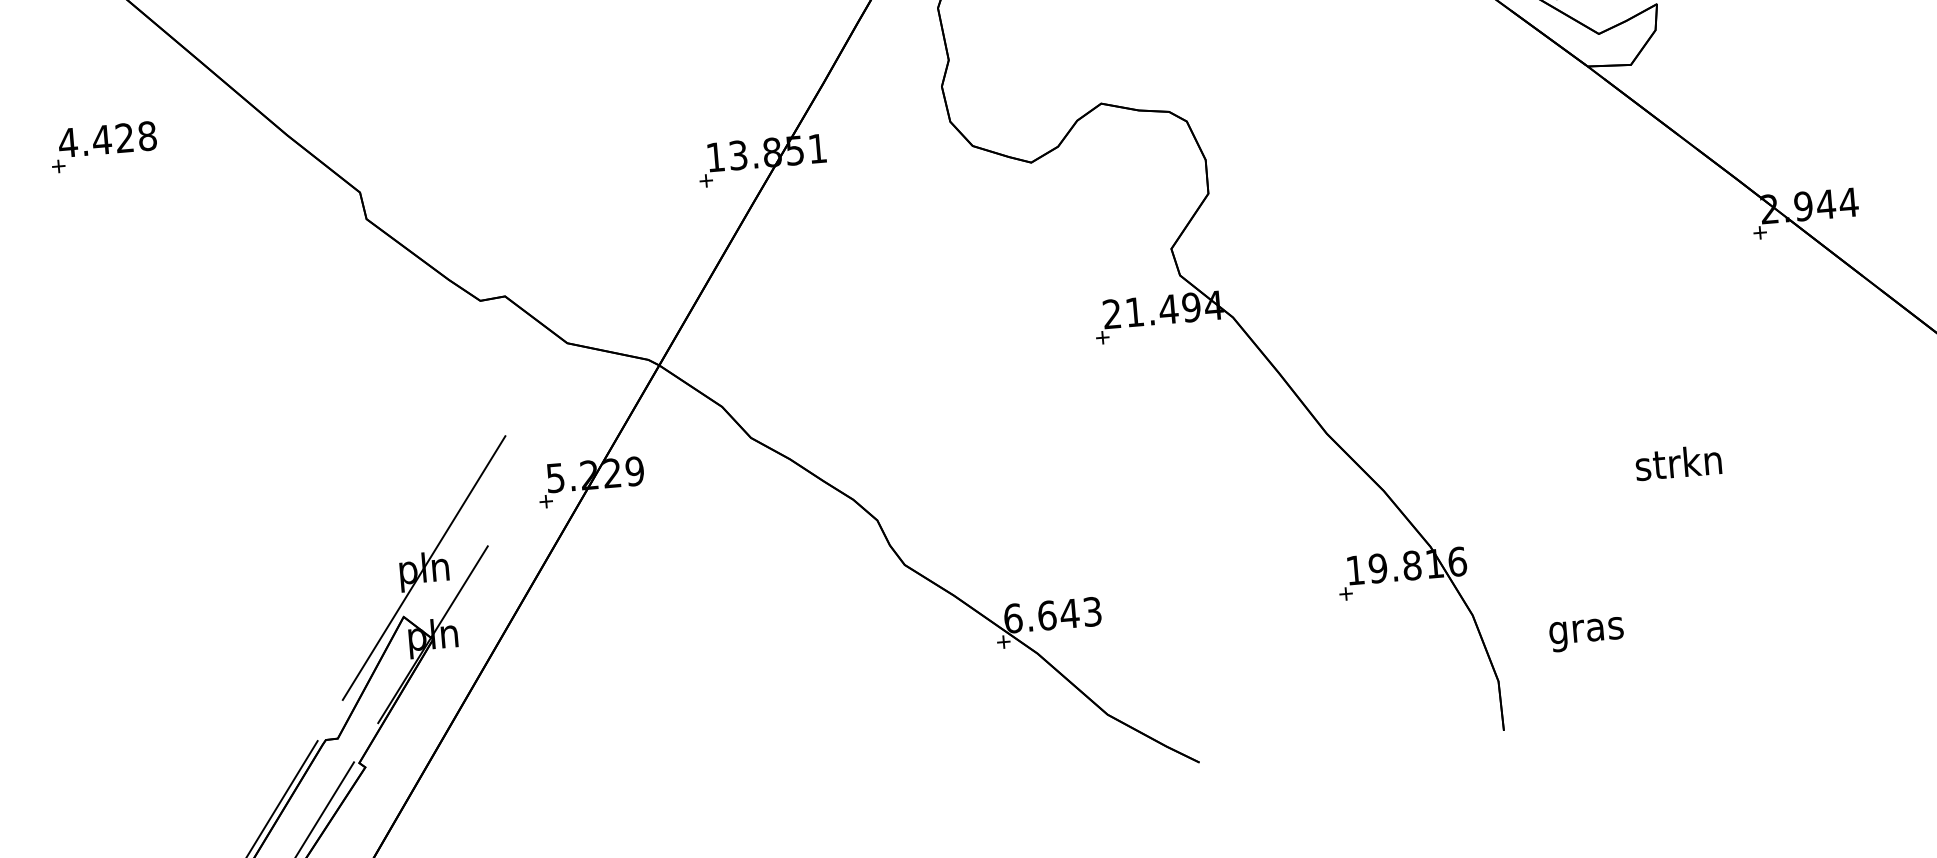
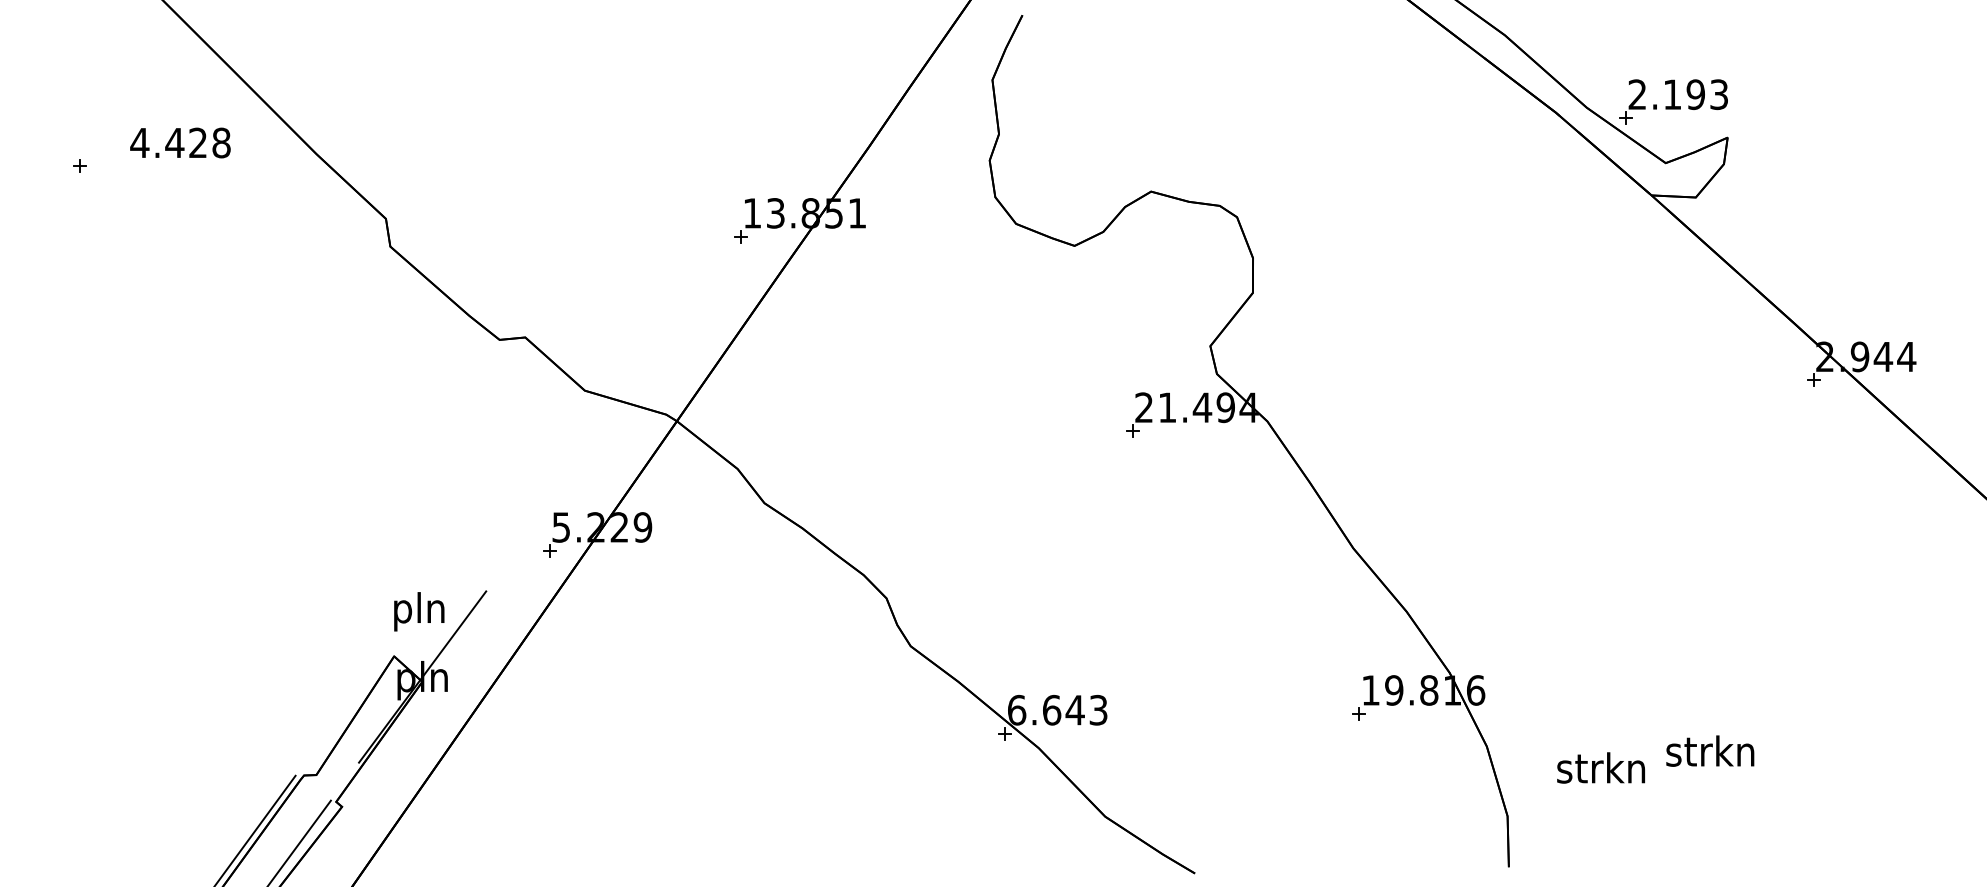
text: (107, 139) -> (180, 142), moved
text: (1678, 462) -> (1710, 750), moved
line: (423, 568) -> (418, 608), removed
text: (1586, 630) -> (1601, 771), gras -> strkn

